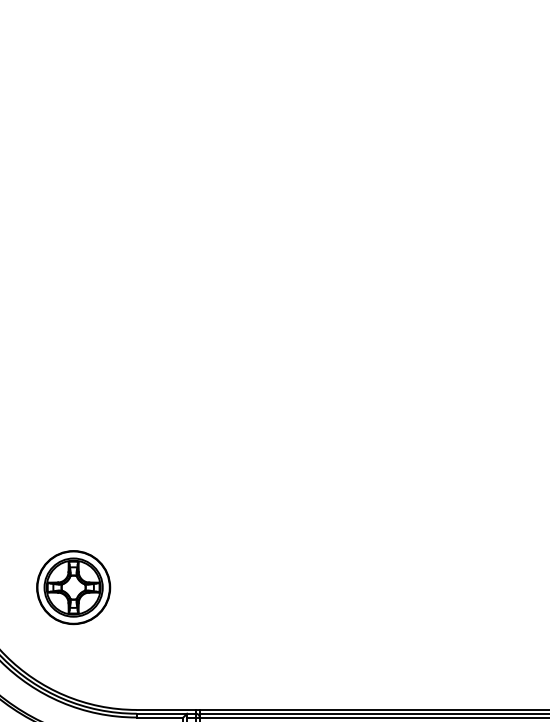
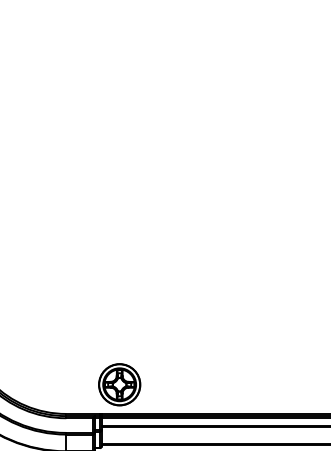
part: (73, 587) -> (119, 384), moved

